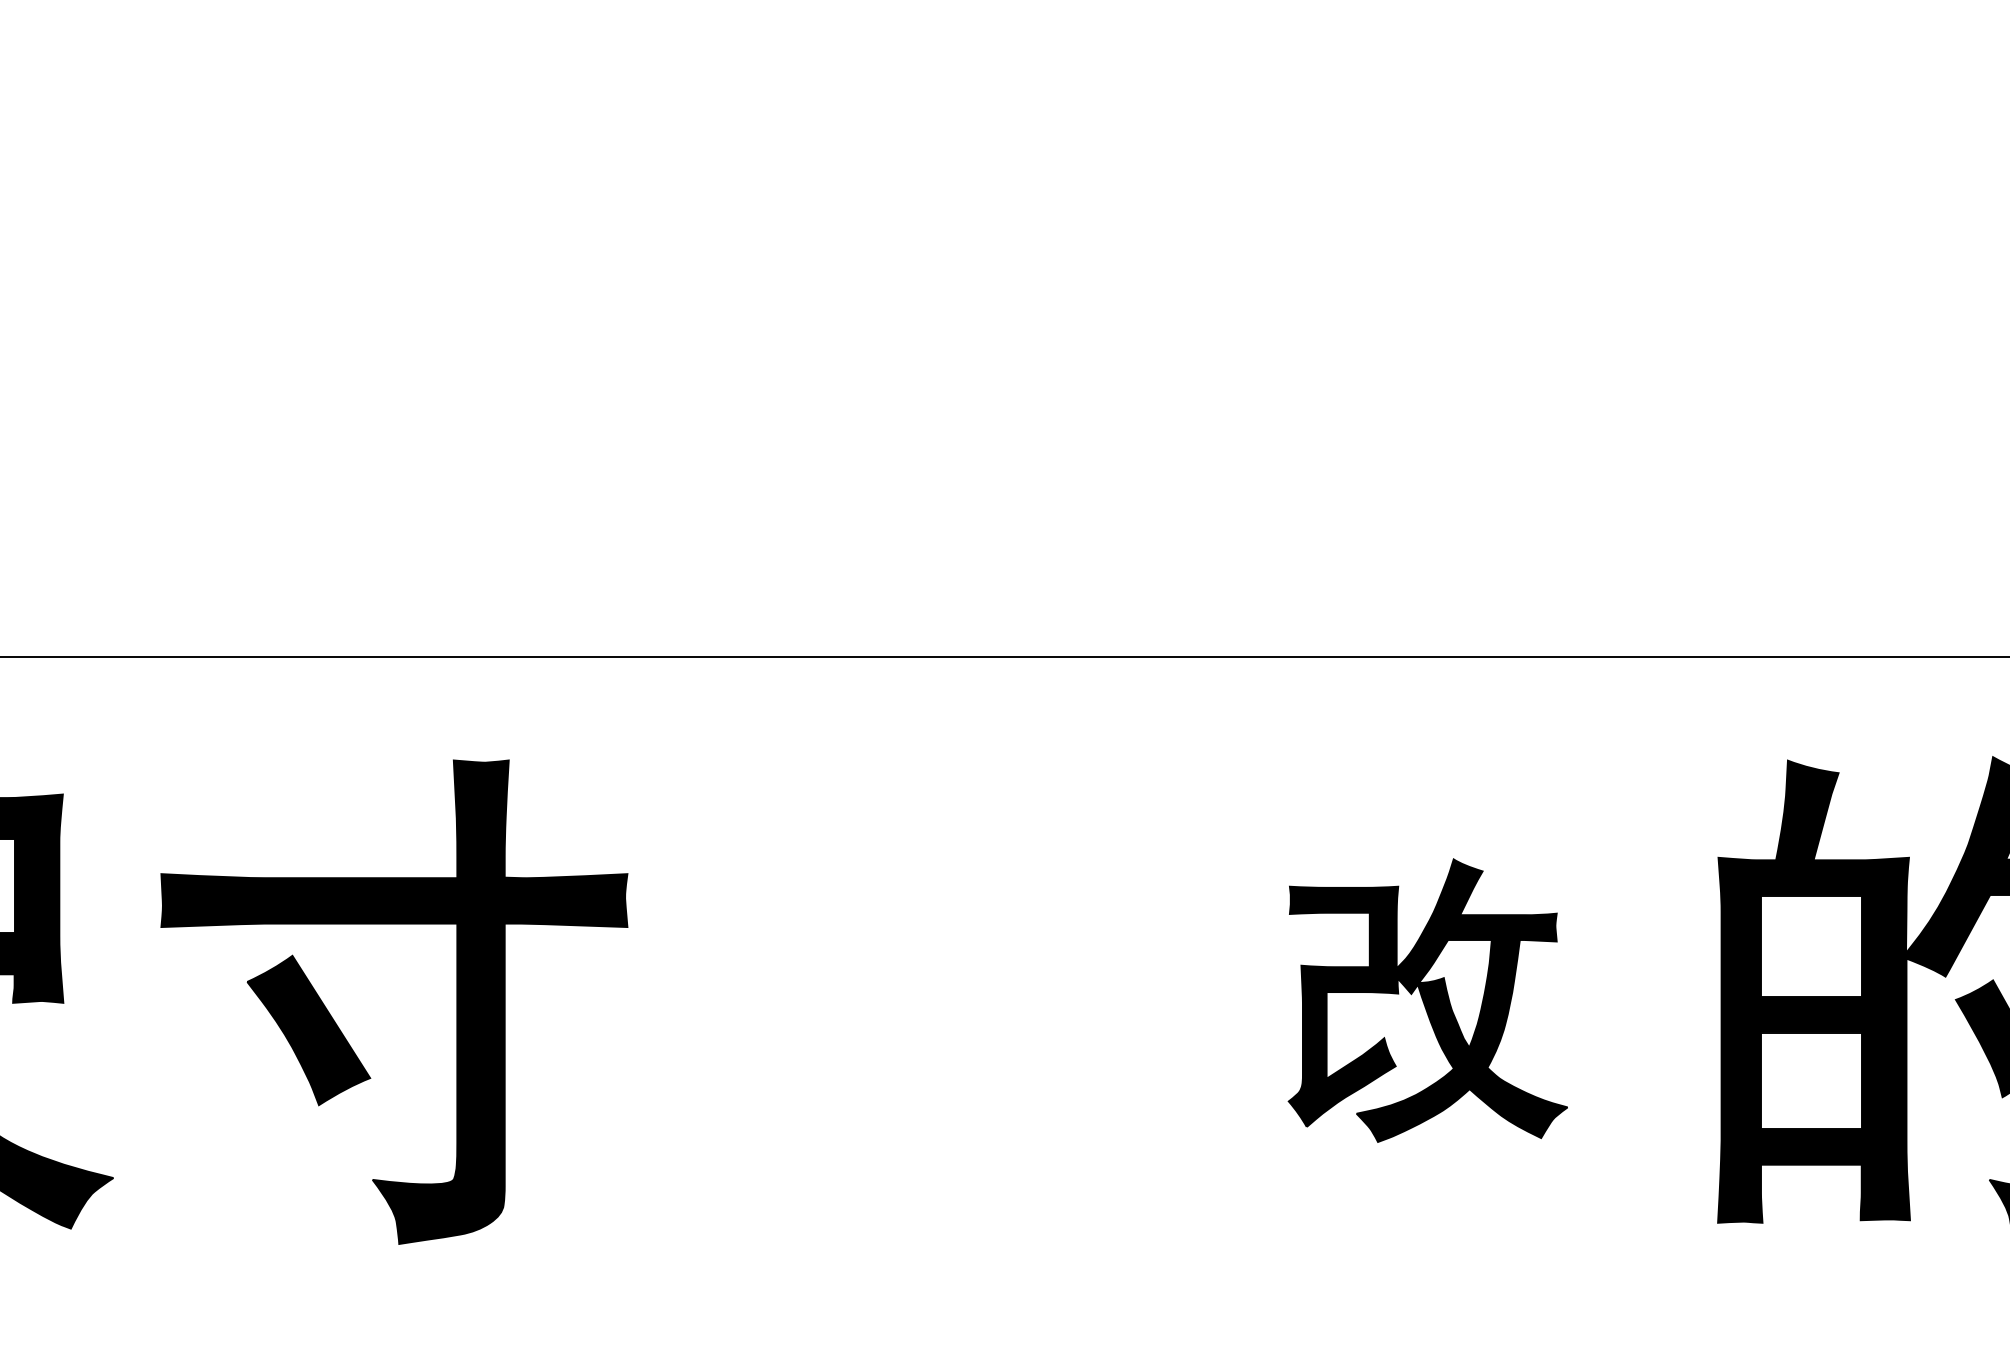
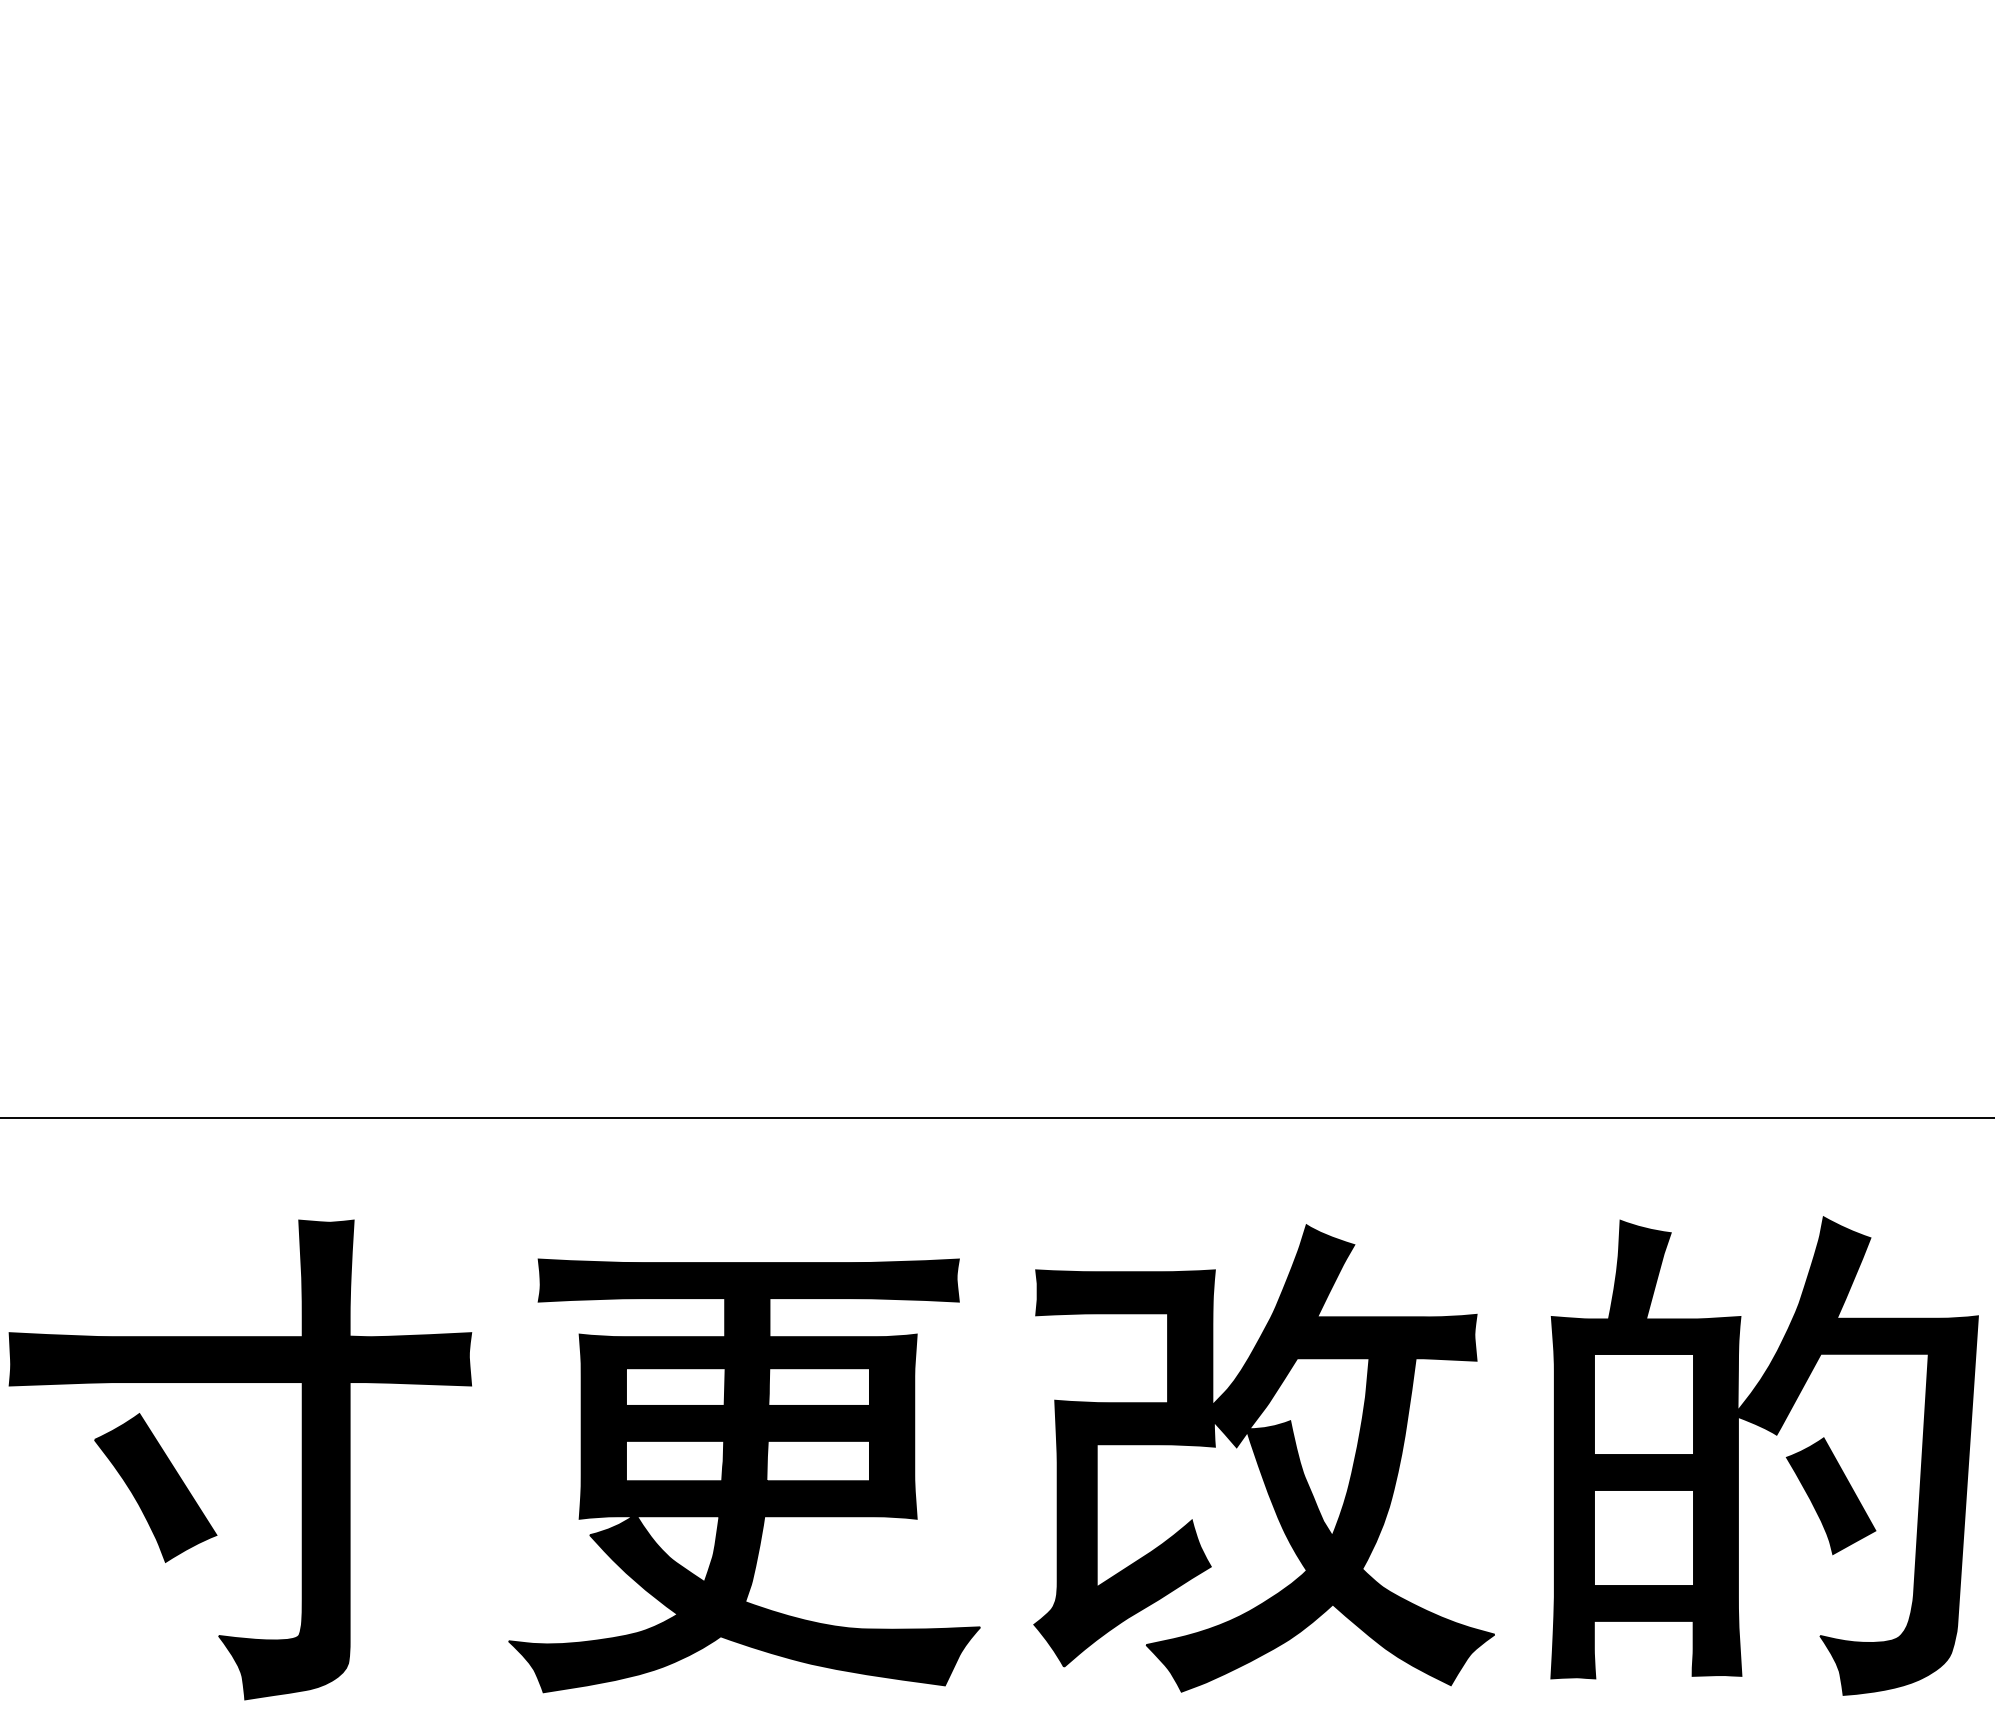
part: (1427, 1000) -> (1263, 1458), size x1.67
part: (903, 1017) -> (744, 1475), added

